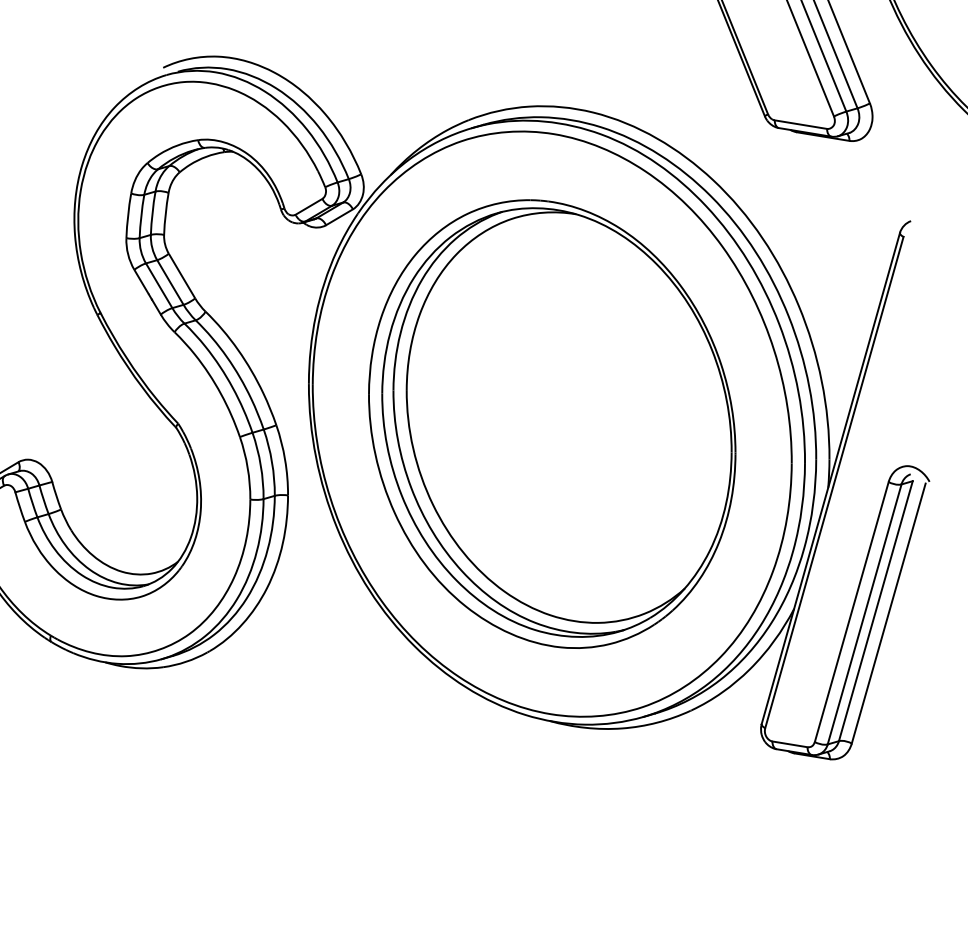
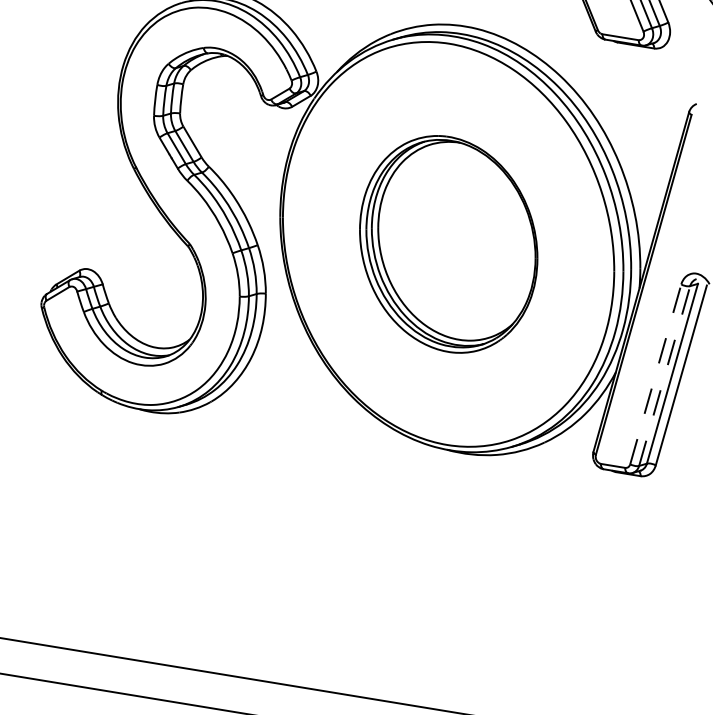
part: (552, 424) -> (448, 244), size x0.7
line: (851, 610) -> (655, 373), solid -> dashed
line: (864, 613) -> (664, 375), solid -> dashed

